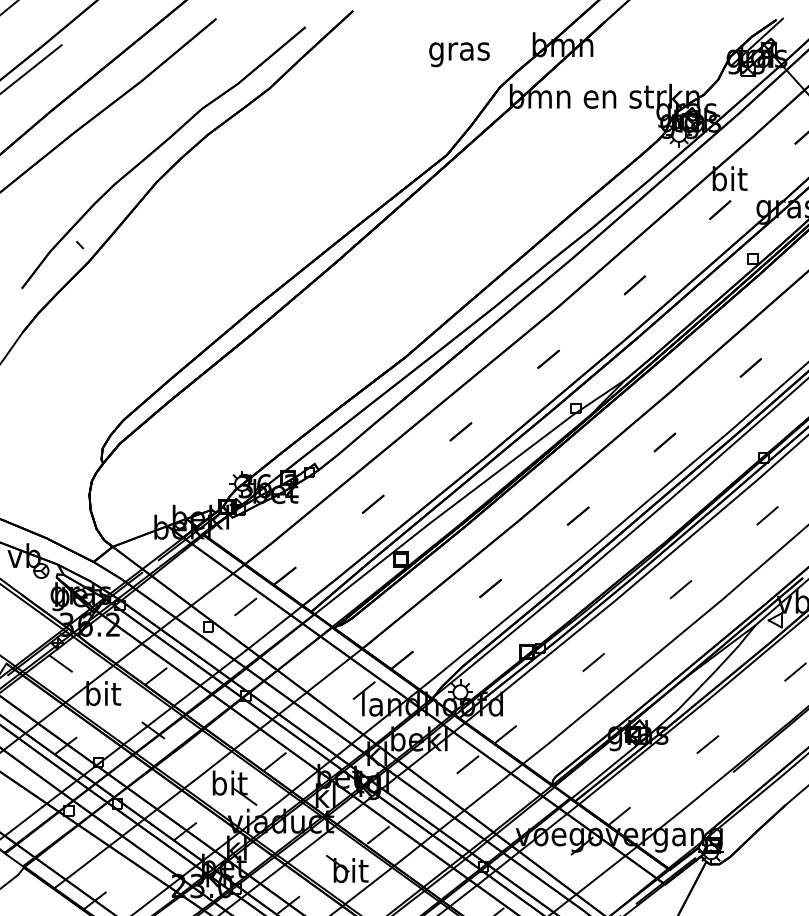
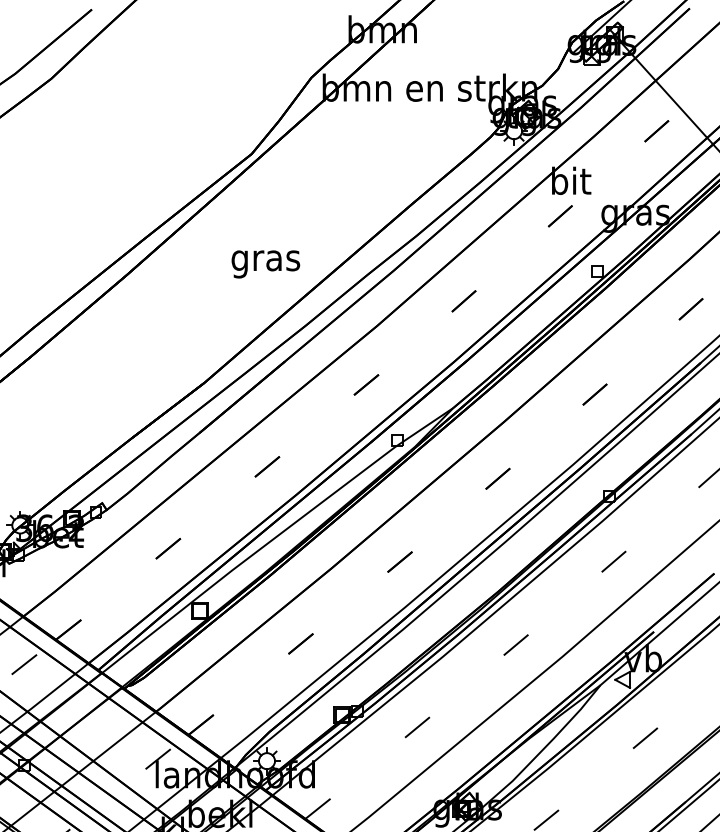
text: (459, 54) -> (265, 264), moved

